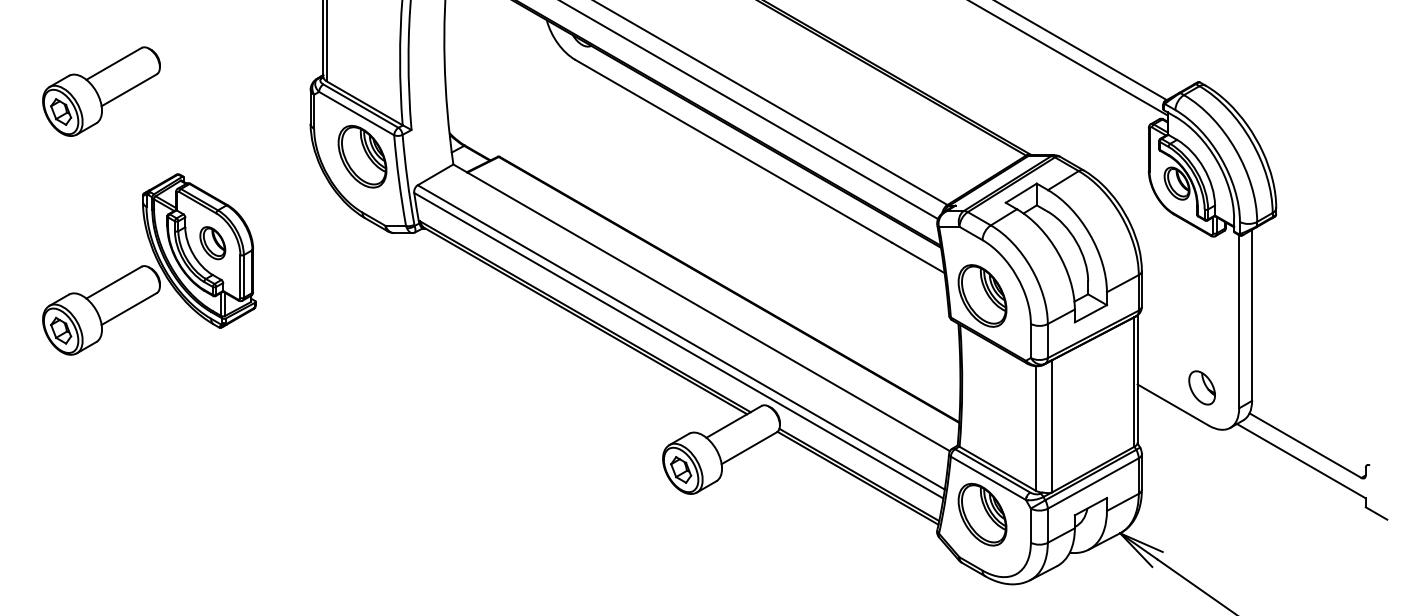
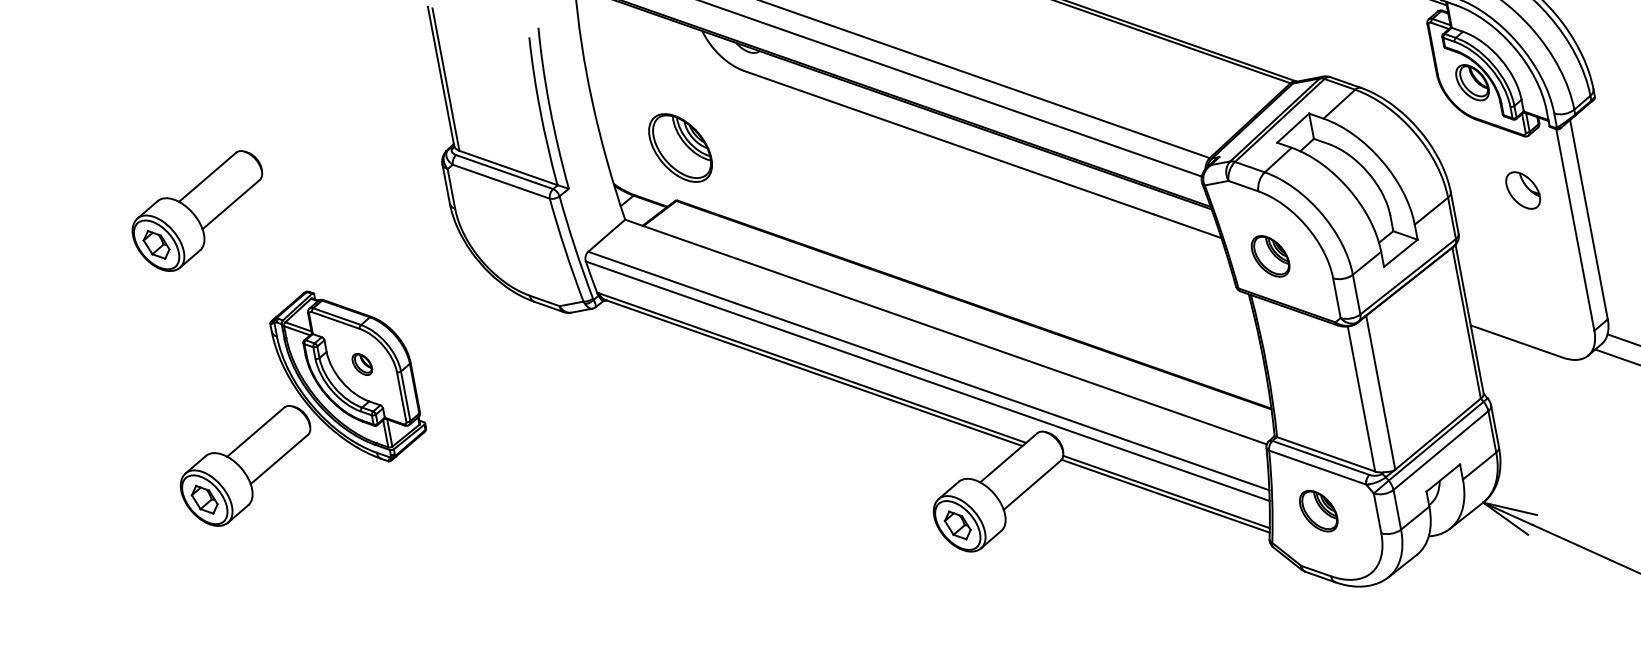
part: (362, 156) -> (680, 147), moved
part: (212, 243) -> (361, 364), size x0.6
part: (982, 295) -> (1270, 255), size x0.6
part: (1201, 387) -> (1522, 190), moved
part: (982, 514) -> (1318, 511), size x0.6

